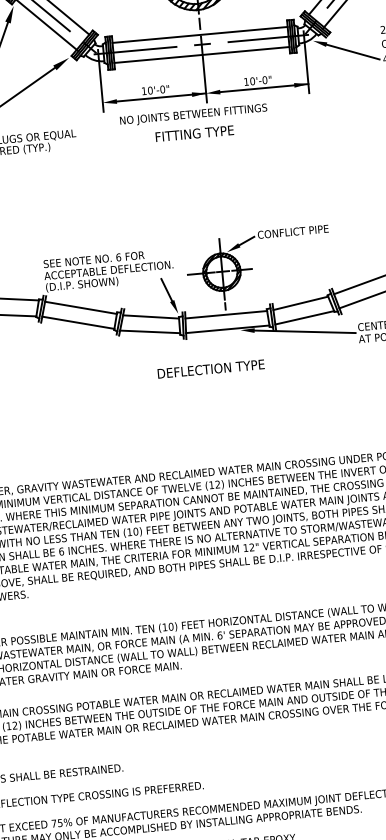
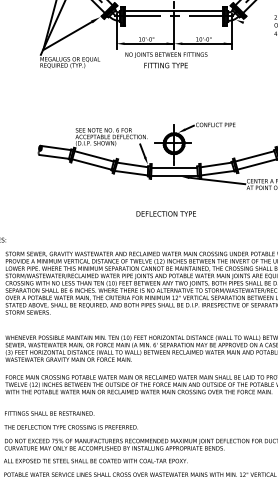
line: (352, 50) -> (257, 27), removed
line: (201, 55) -> (173, 22), removed
text: (209, 368) -> (165, 213), moved

